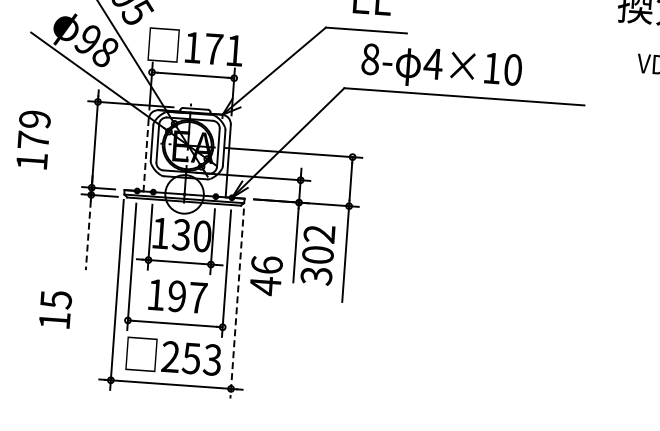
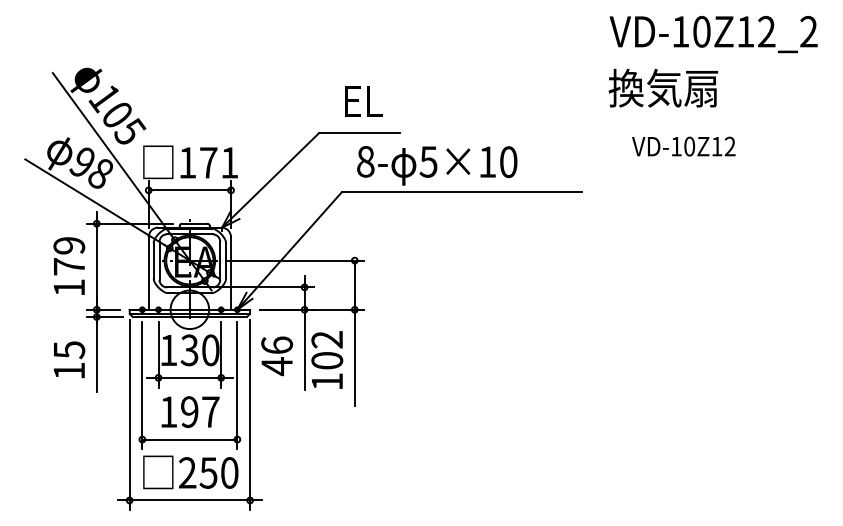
text: (433, 63) -> (428, 161), 4×10 -> 5×10
text: (33, 139) -> (69, 265), moved
line: (145, 155) -> (148, 273), dashed -> solid
line: (88, 235) -> (96, 357), dashed -> solid
text: (316, 275) -> (327, 381), 302 -> 102
text: (265, 276) -> (276, 356), moved
line: (237, 304) -> (250, 415), dashed -> solid
text: (55, 309) -> (69, 359), moved
text: (212, 359) -> (229, 472), 253 -> 250

